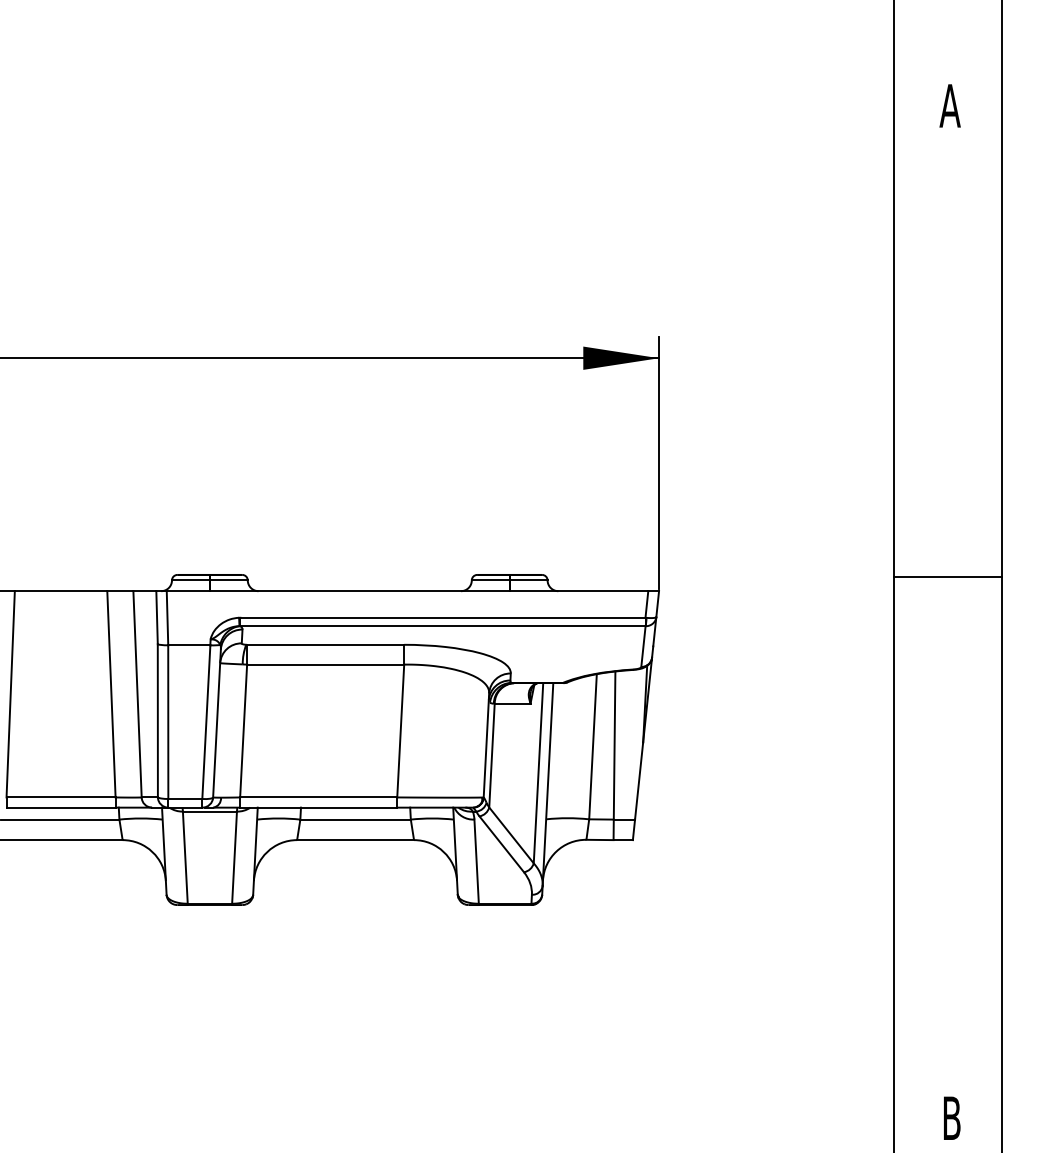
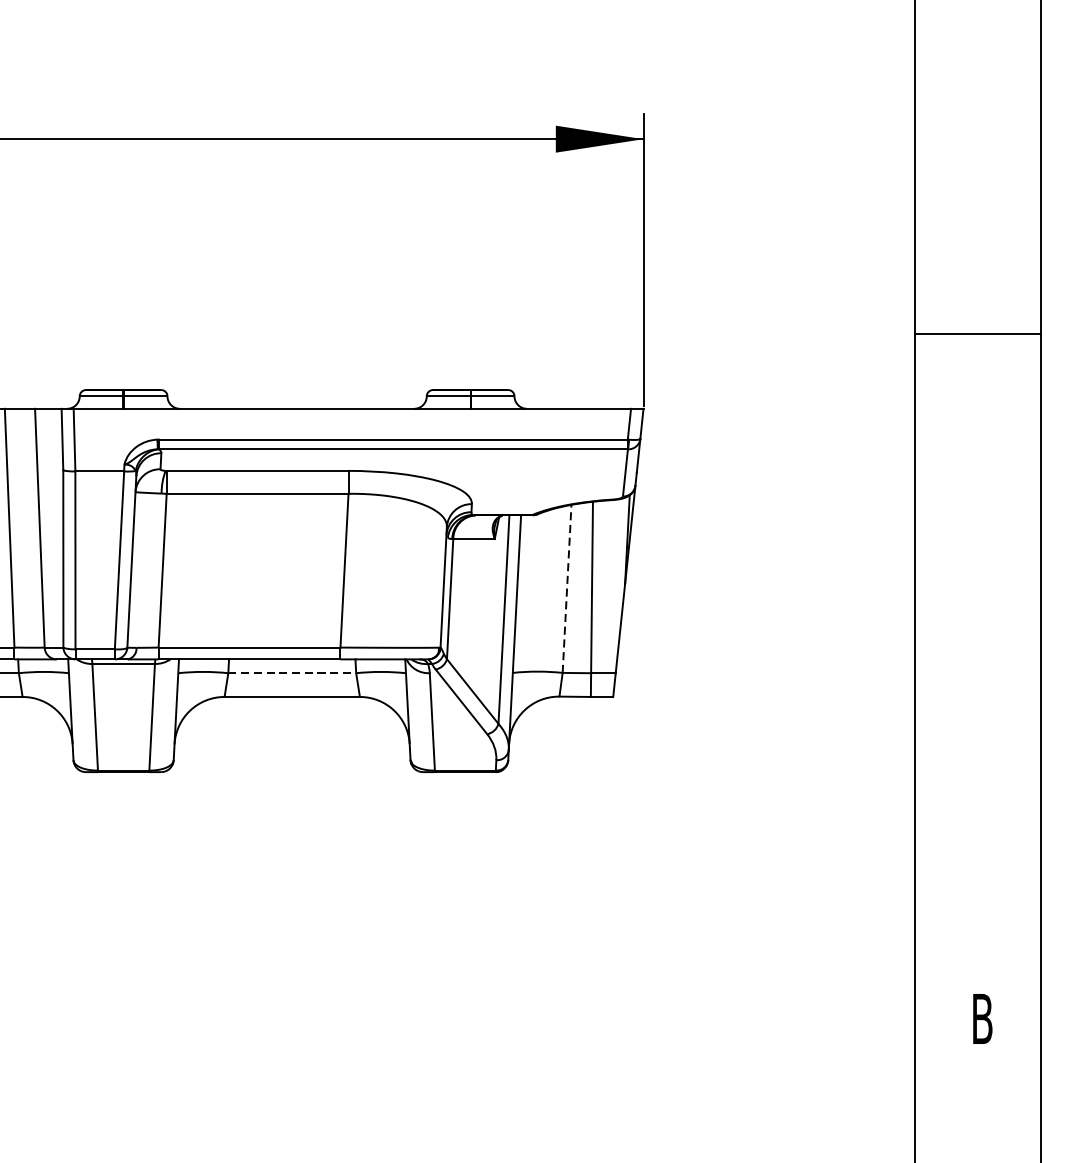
line: (947, 577) -> (977, 333), moved
line: (593, 746) -> (567, 588), solid -> dashed
line: (356, 819) -> (293, 673), solid -> dashed

